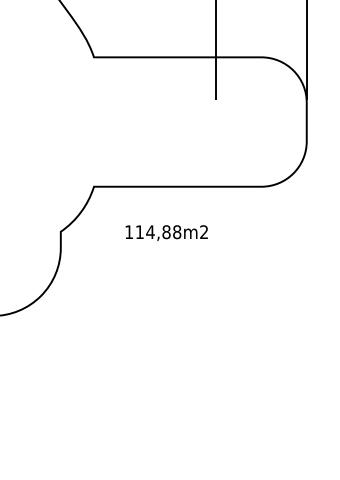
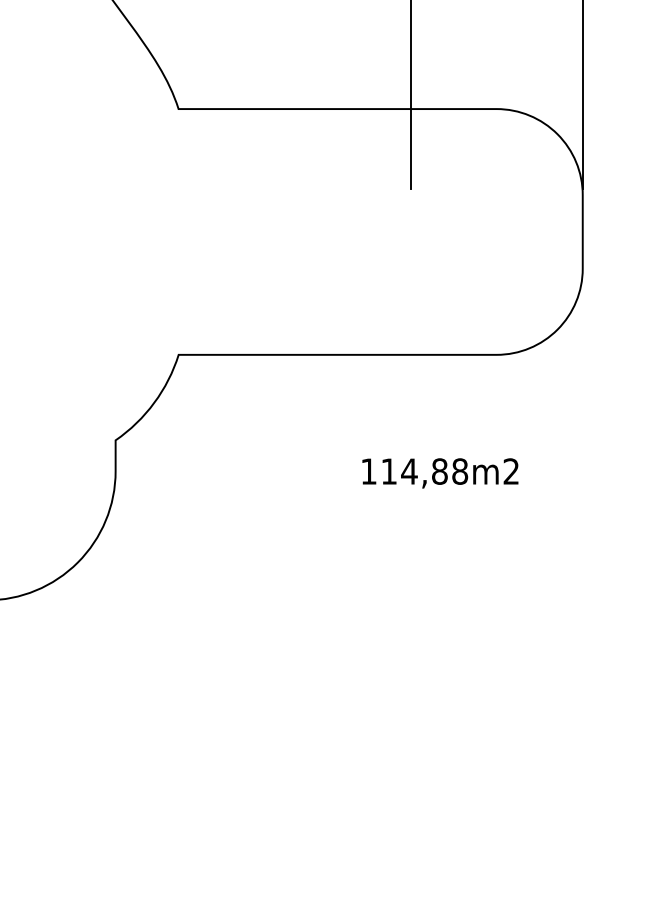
text: (166, 233) -> (439, 474), moved

